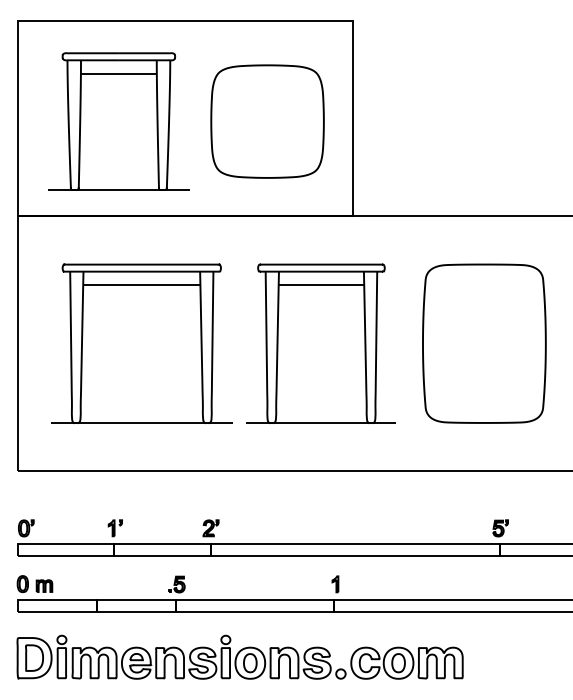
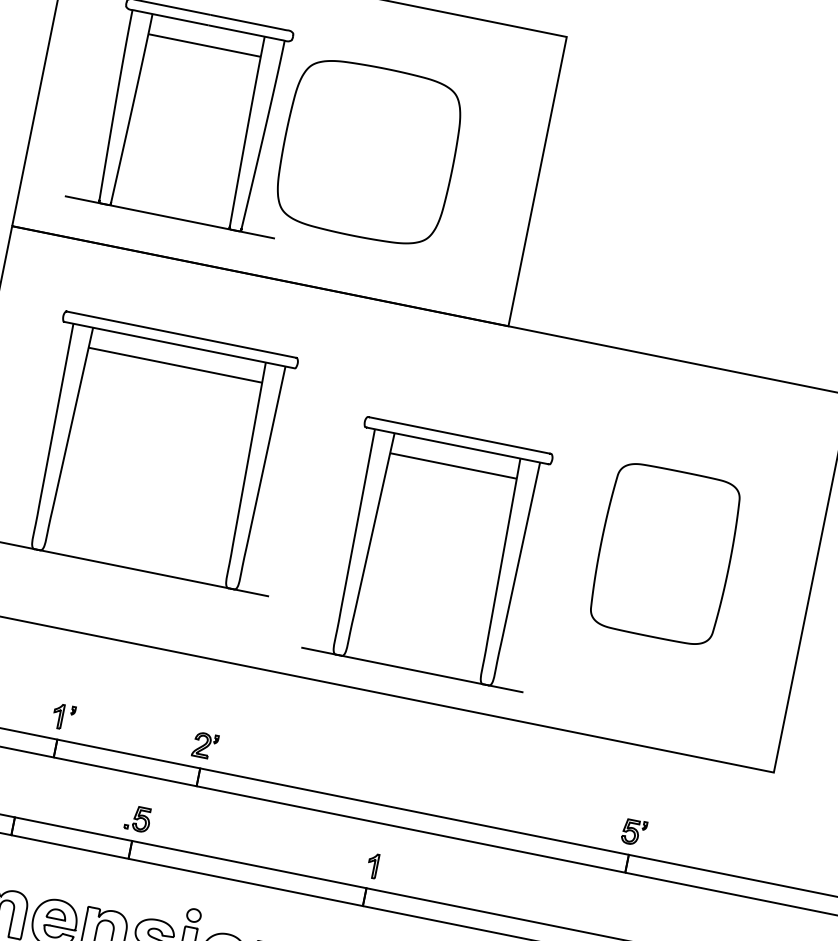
part: (267, 121) -> (368, 151), moved
part: (320, 343) -> (434, 551), moved
part: (484, 343) -> (665, 553), size x0.7

